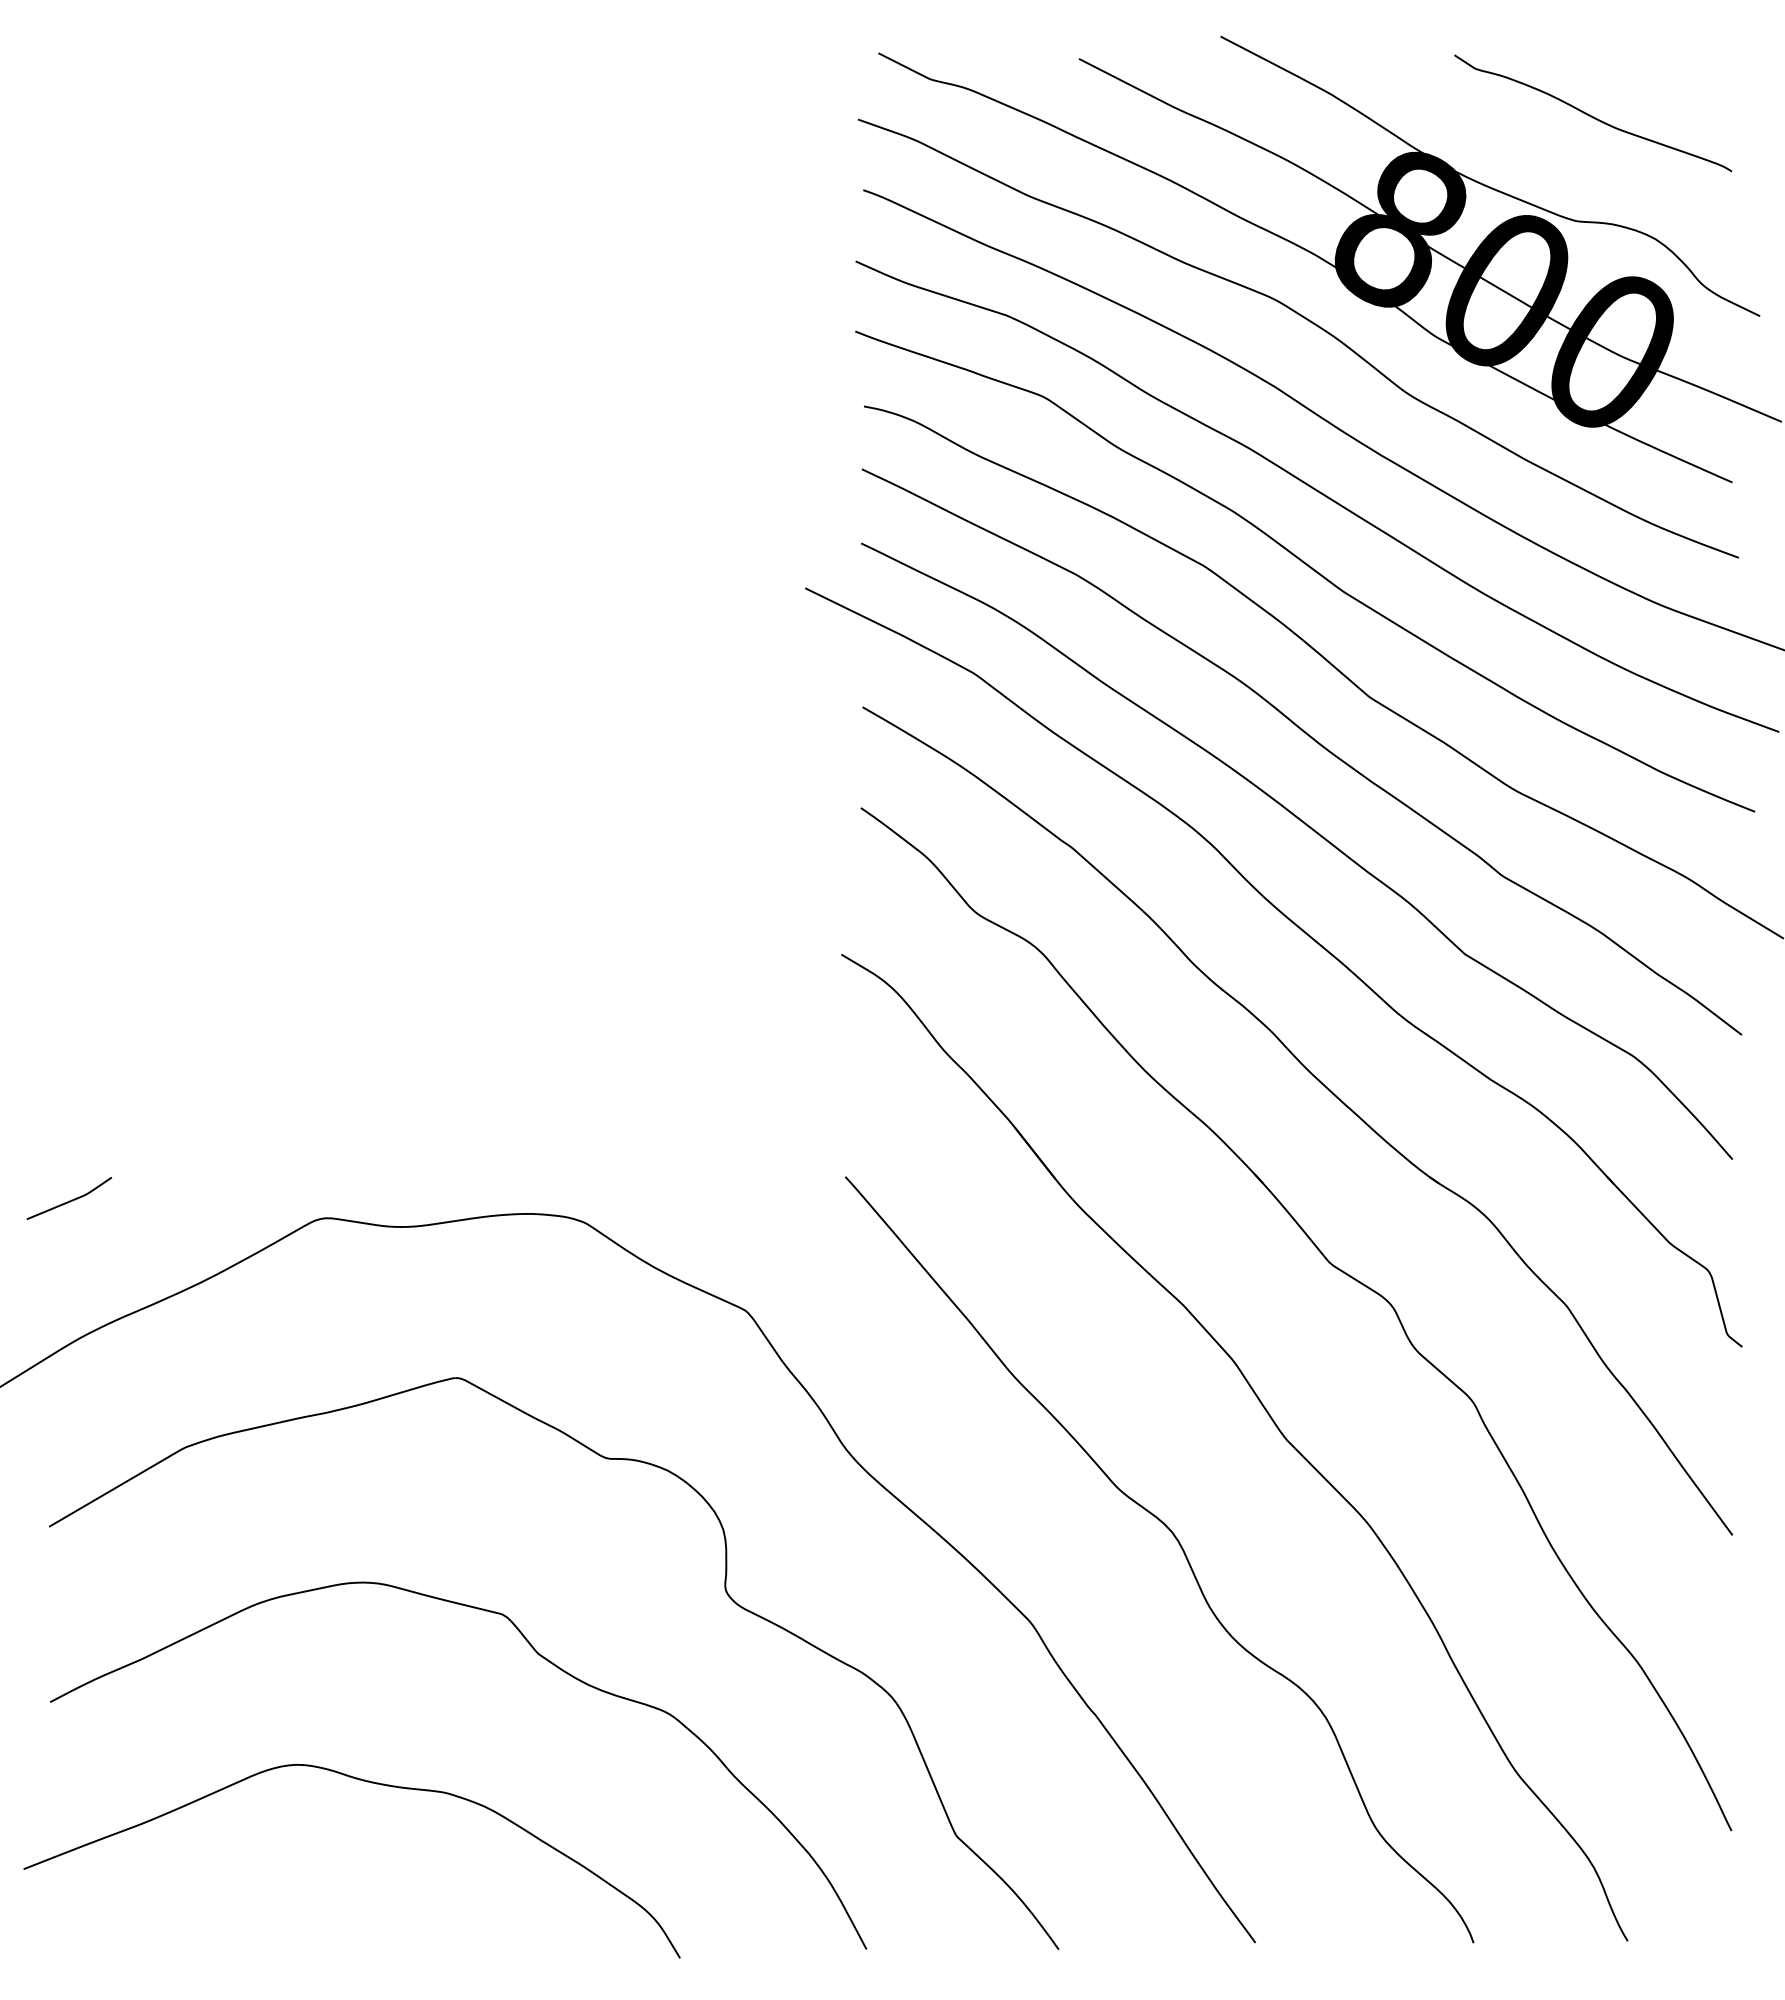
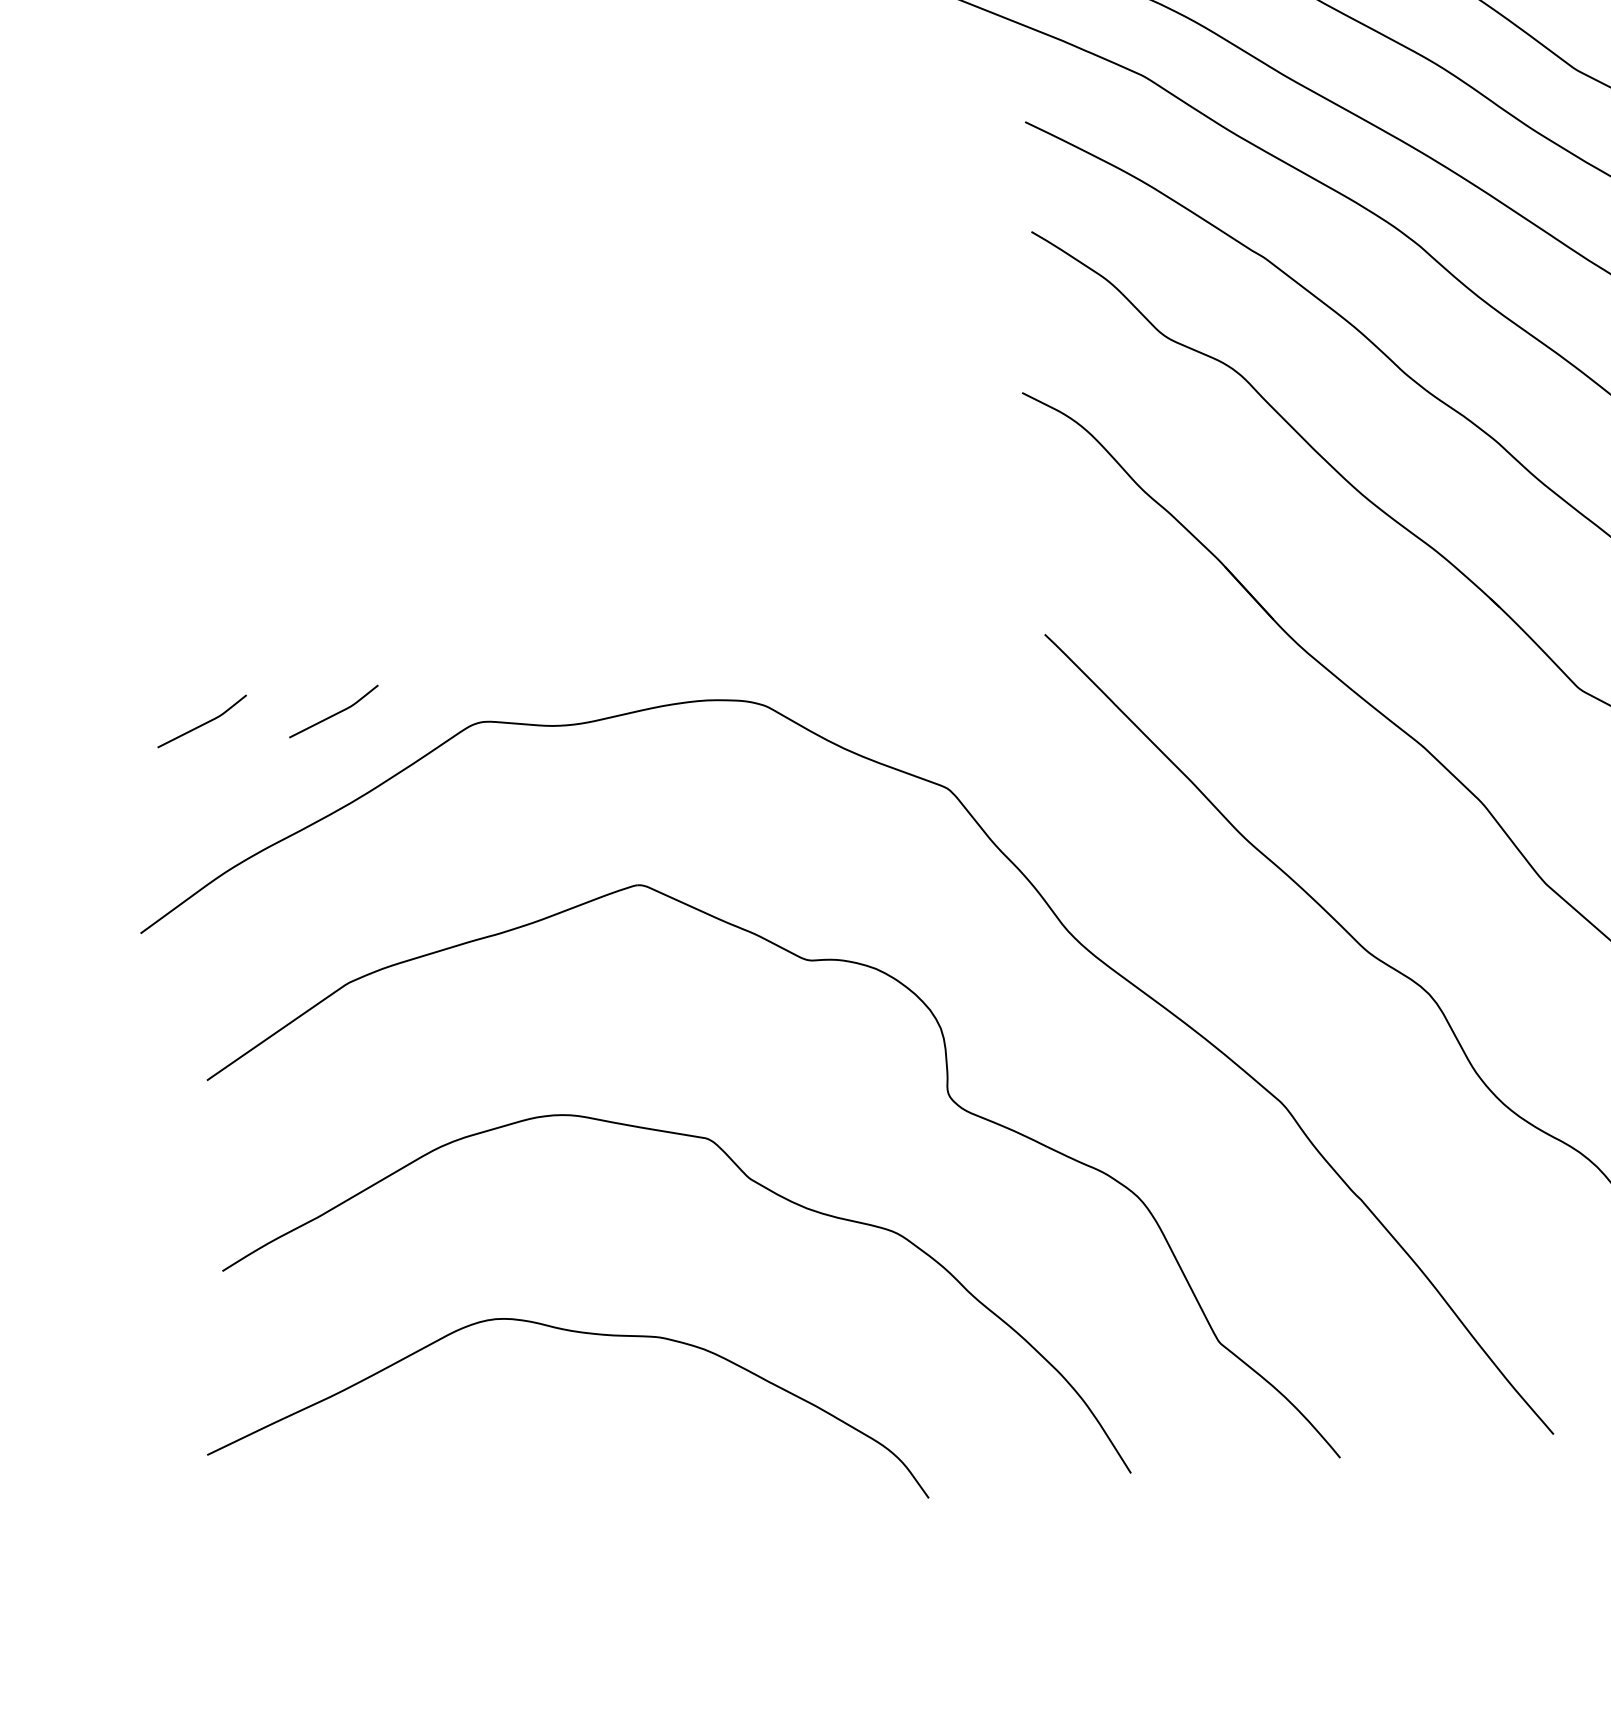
curve: (190, 1200) -> (334, 713), added

